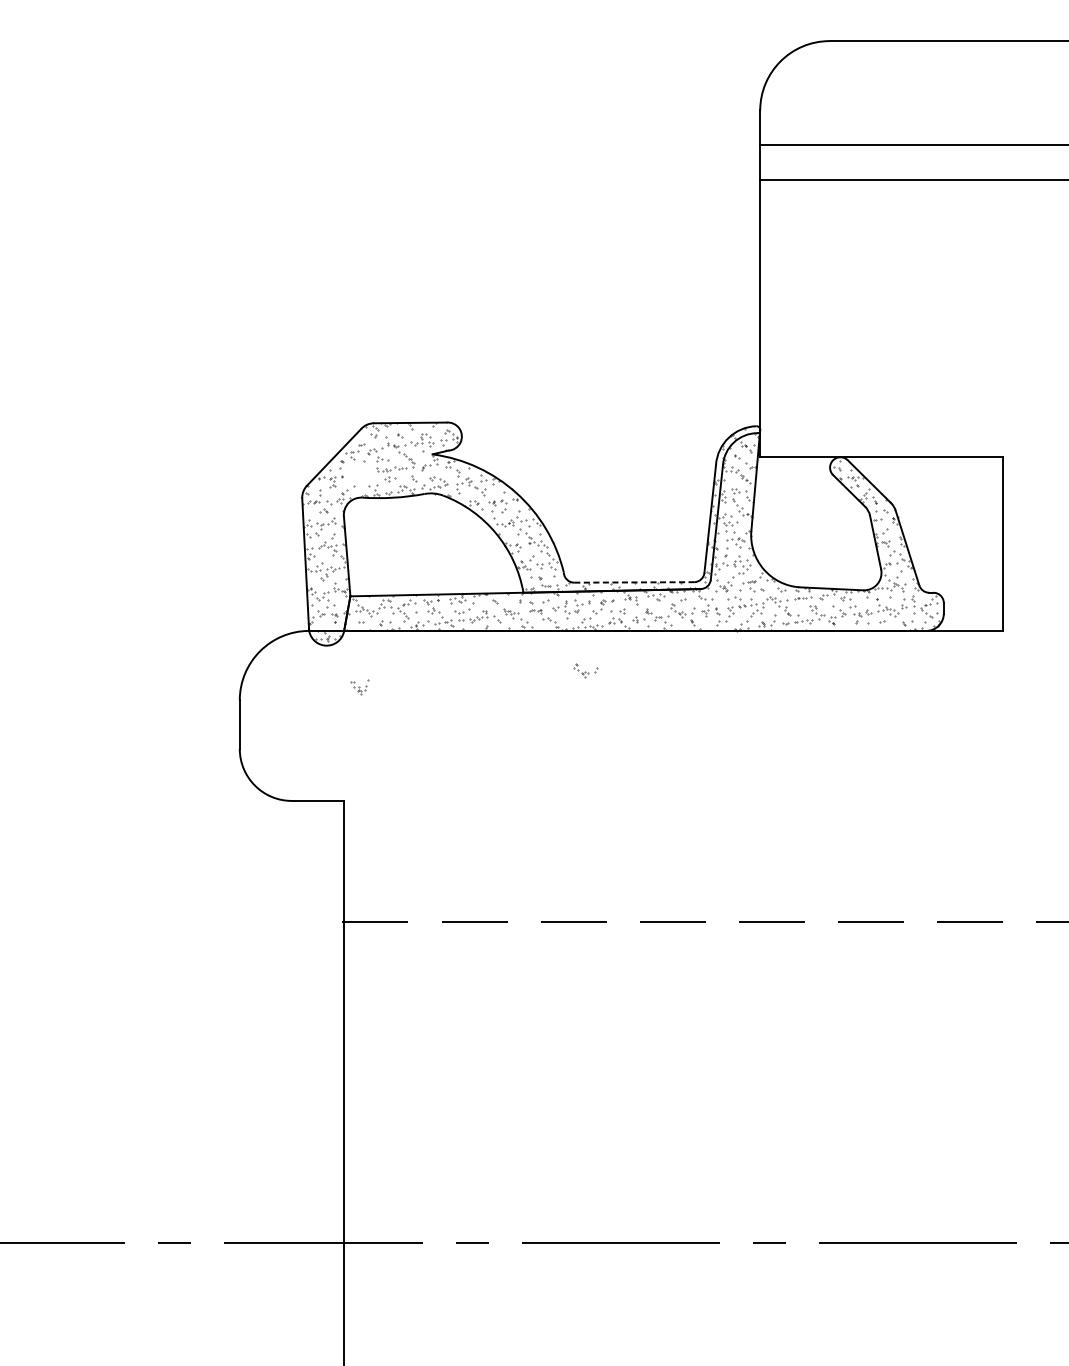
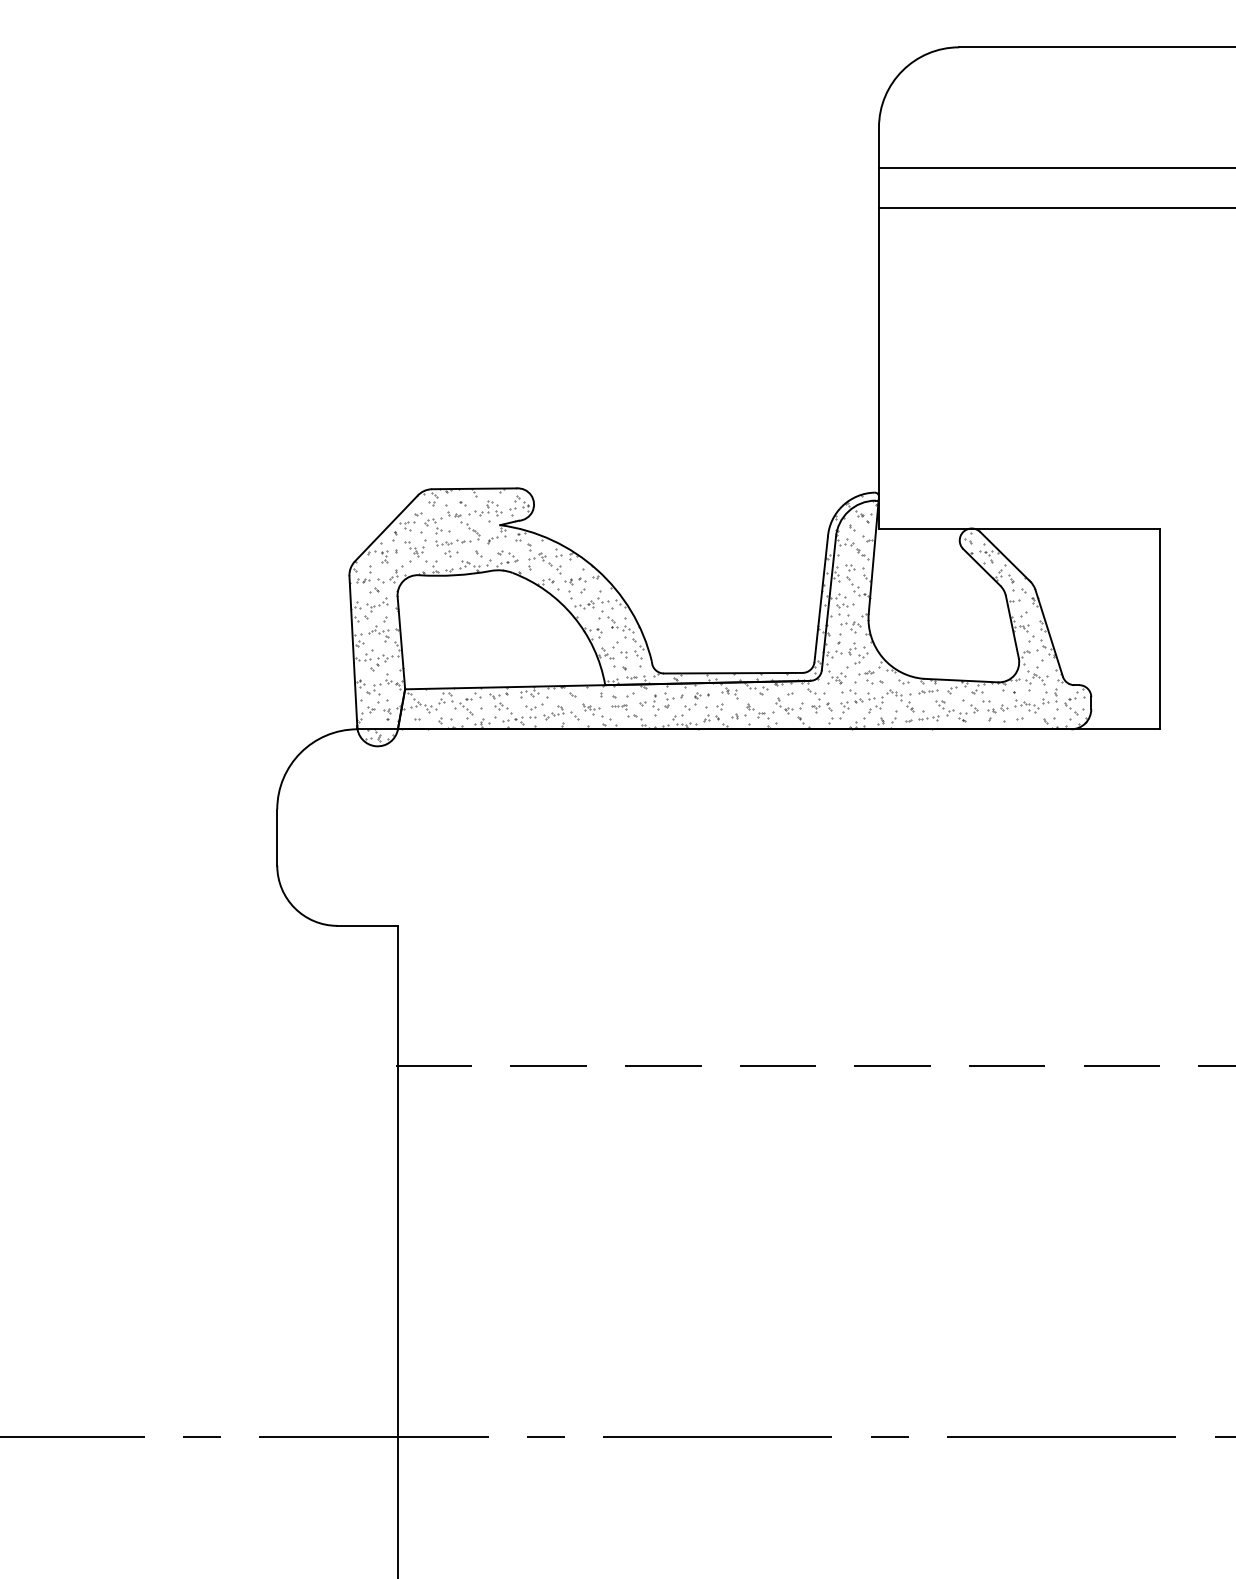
line: (634, 582) -> (733, 673), dashed -> solid
part: (585, 670) -> (677, 774), removed
part: (359, 687) -> (415, 548), moved

